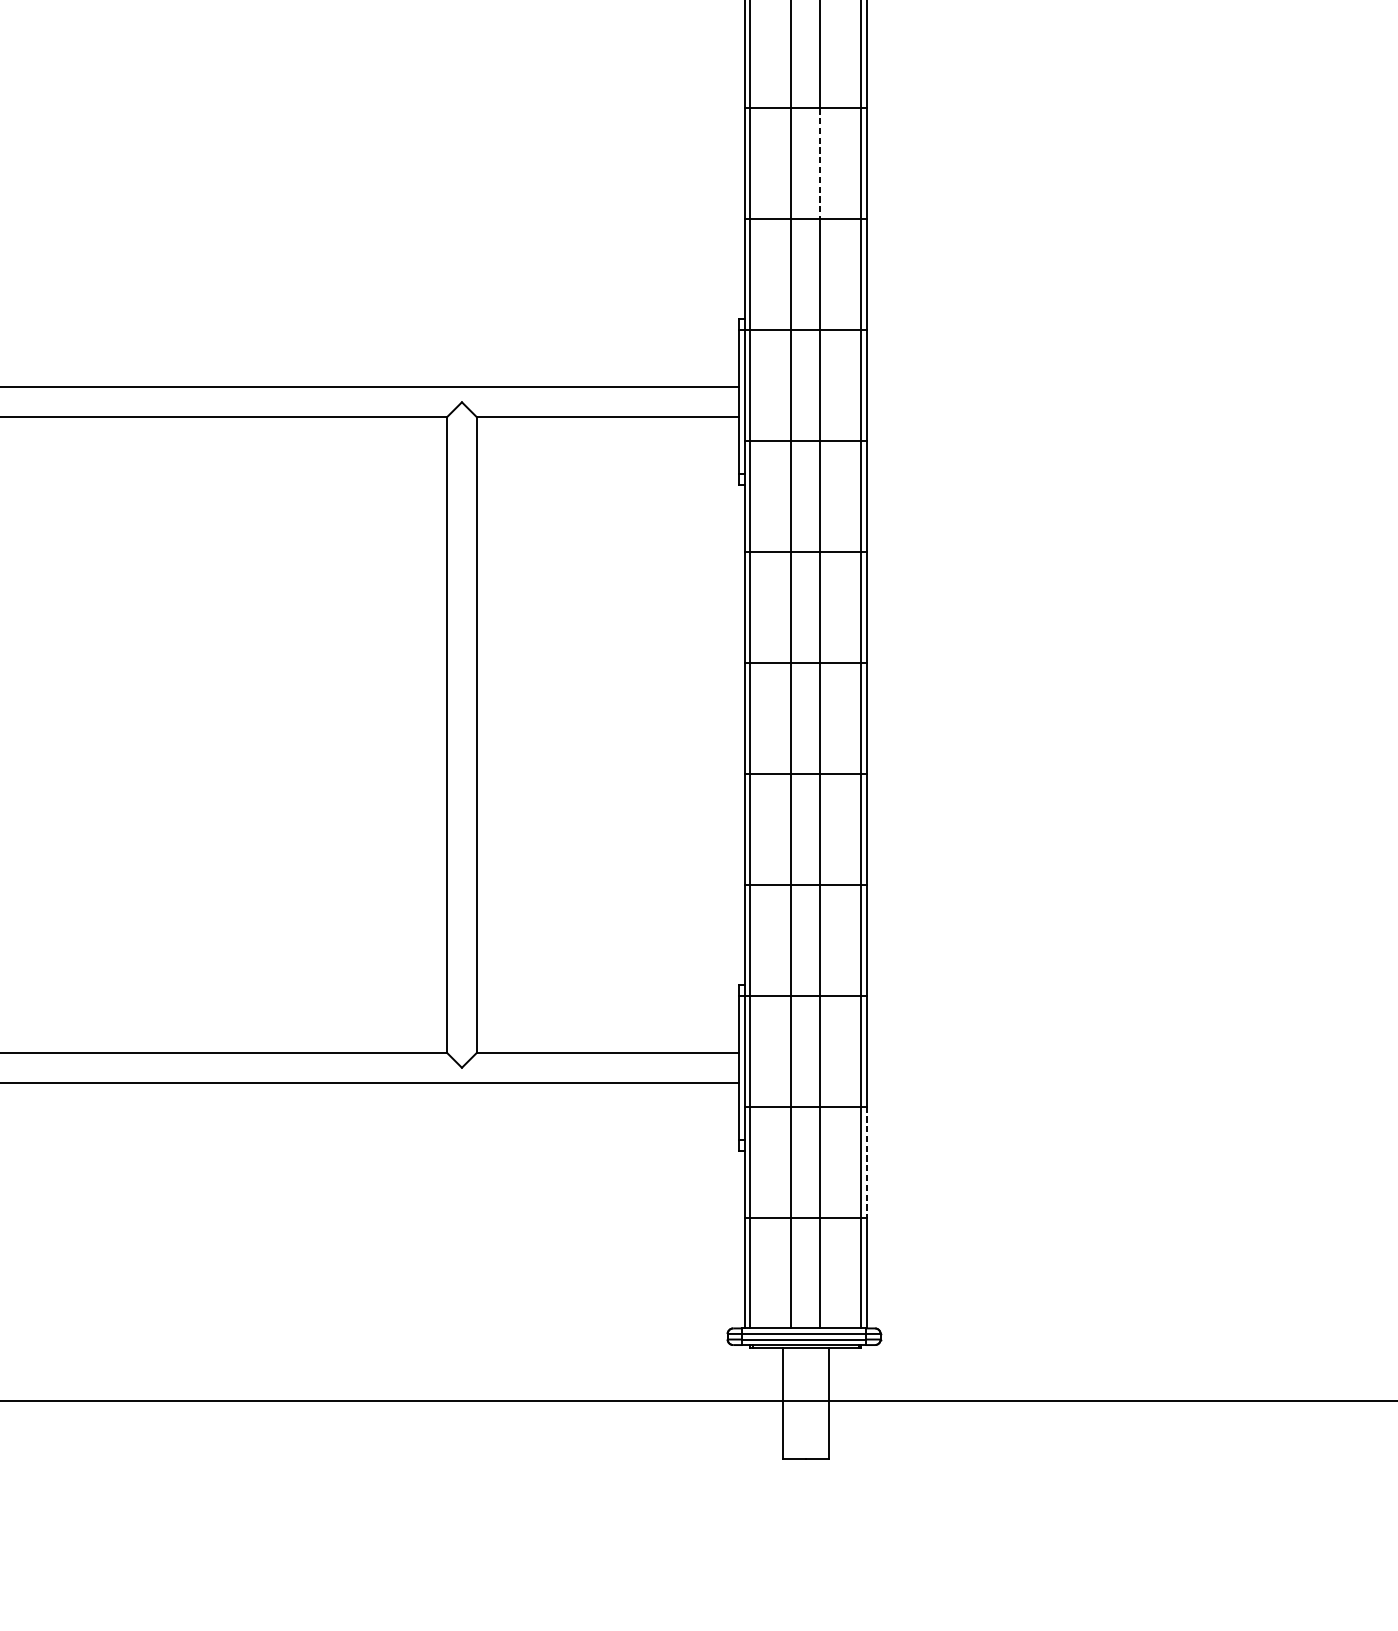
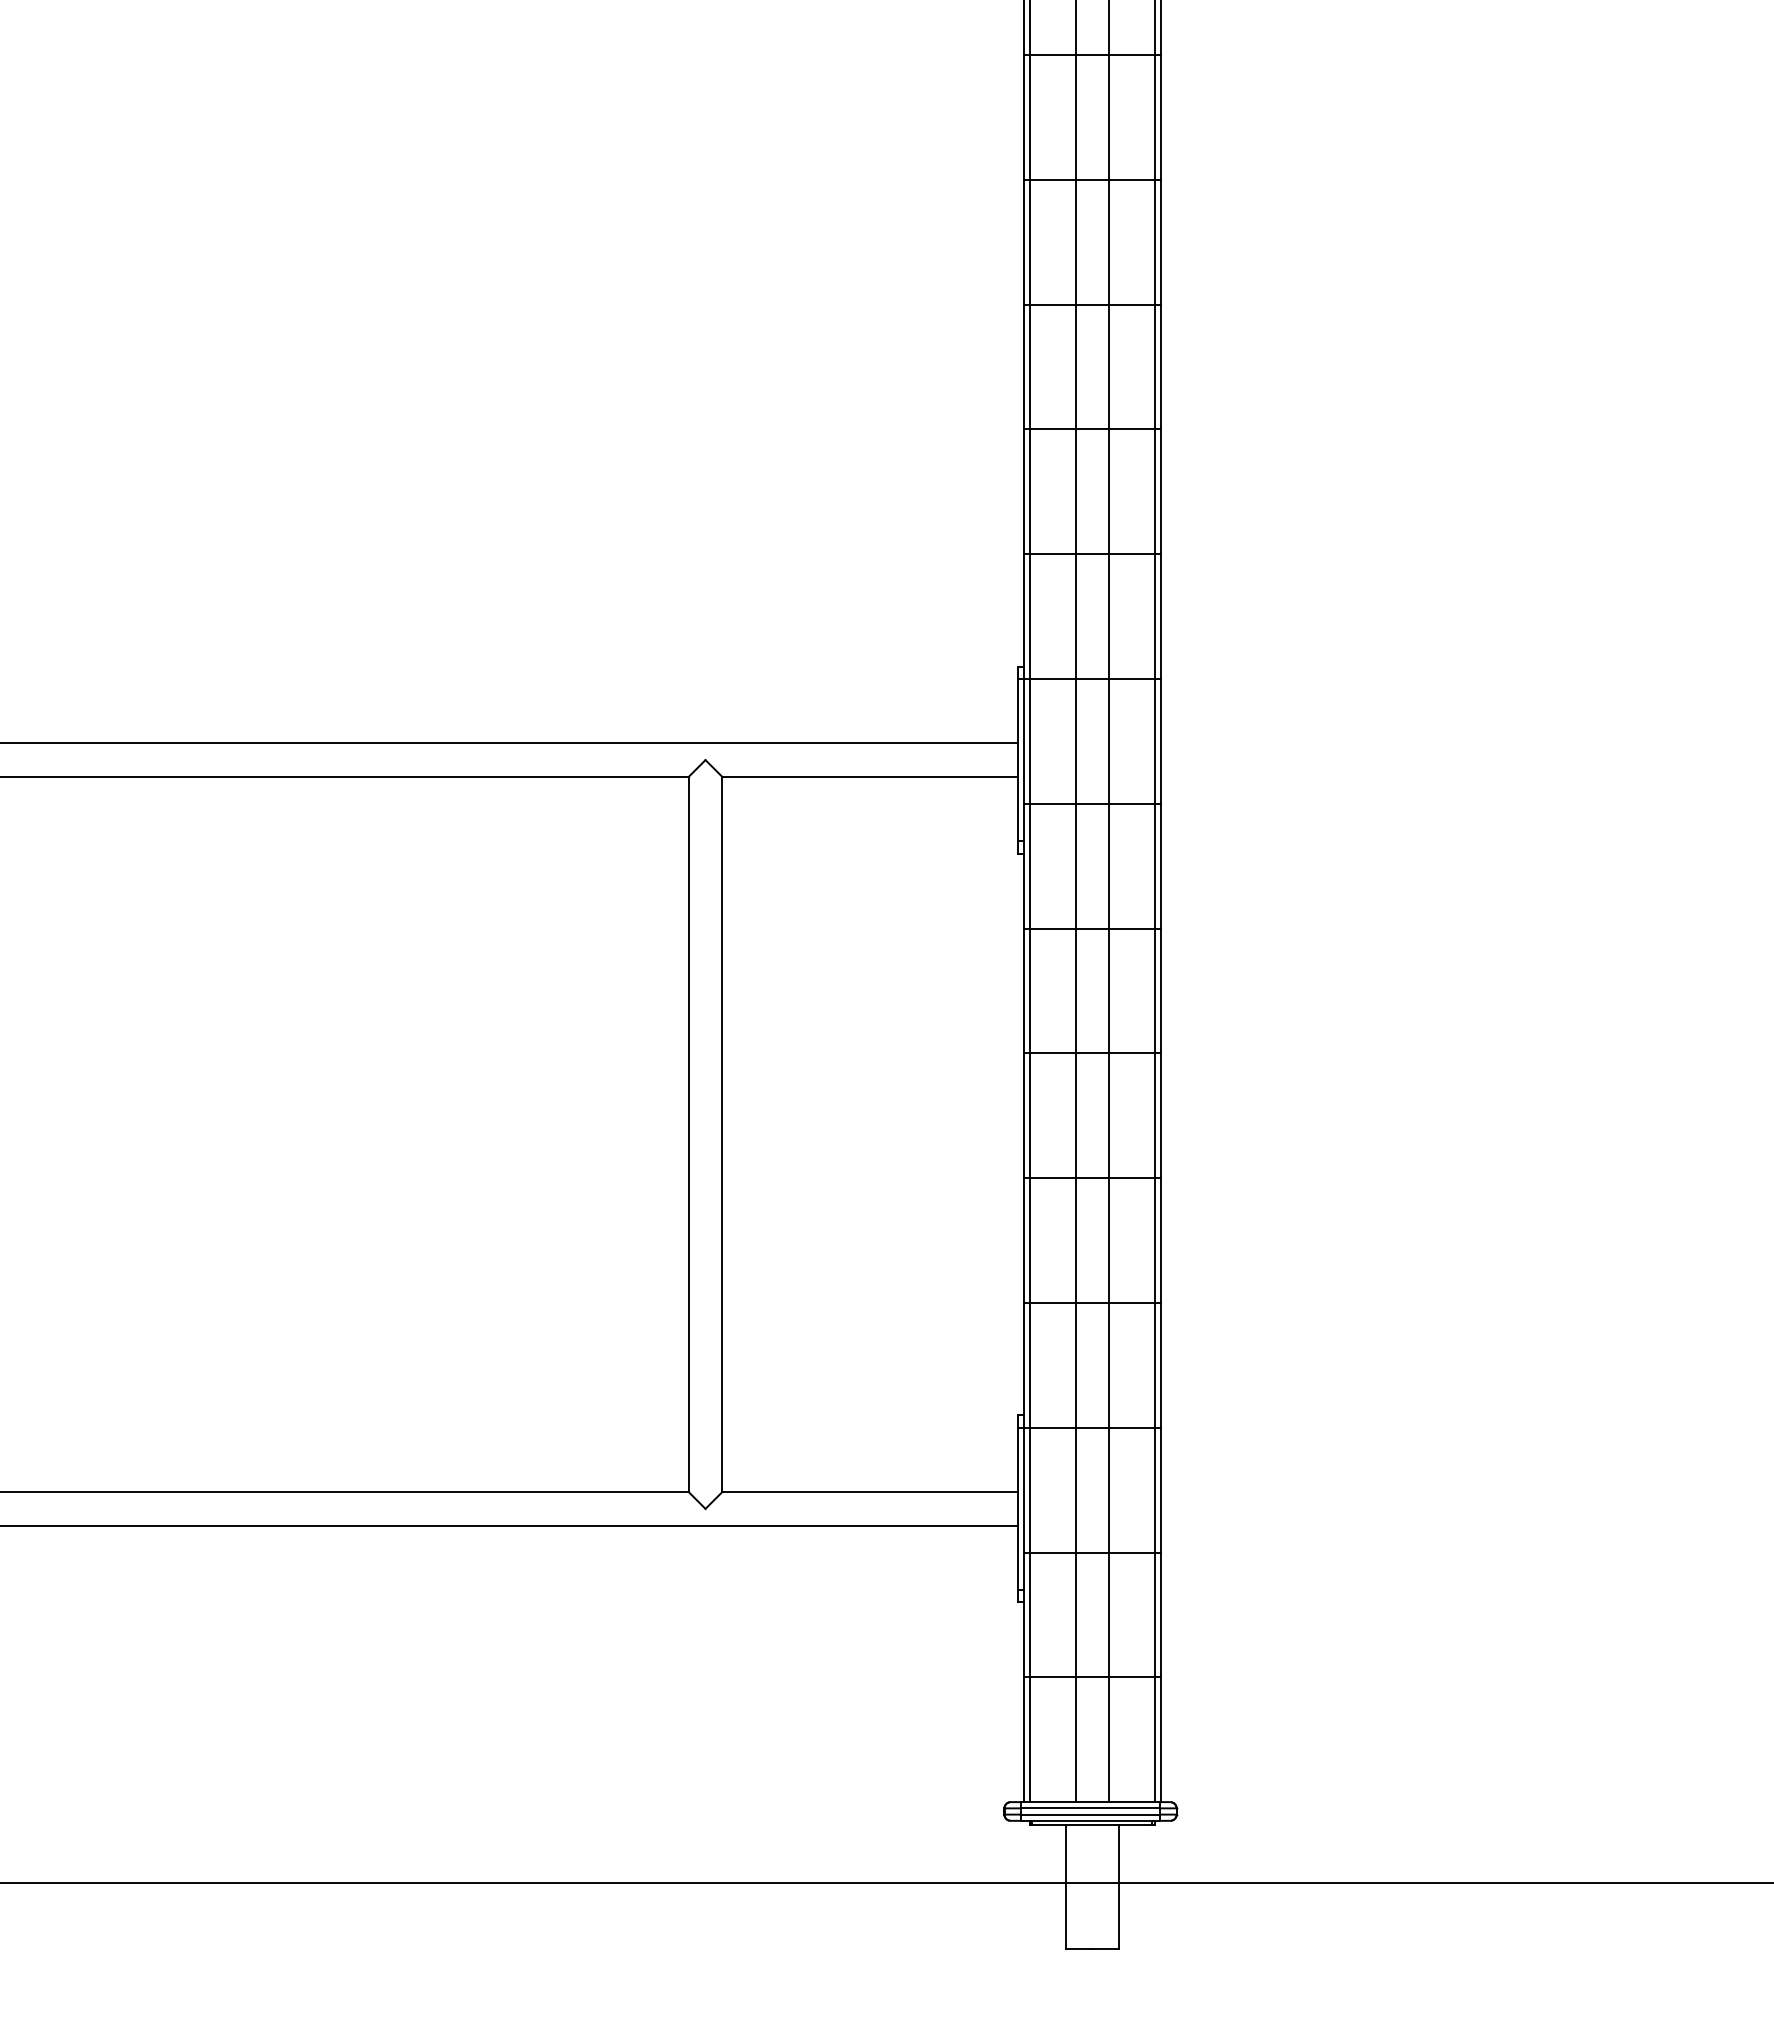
line: (820, 164) -> (1108, 492), dashed -> solid
line: (867, 1162) -> (1161, 1615), dashed -> solid

